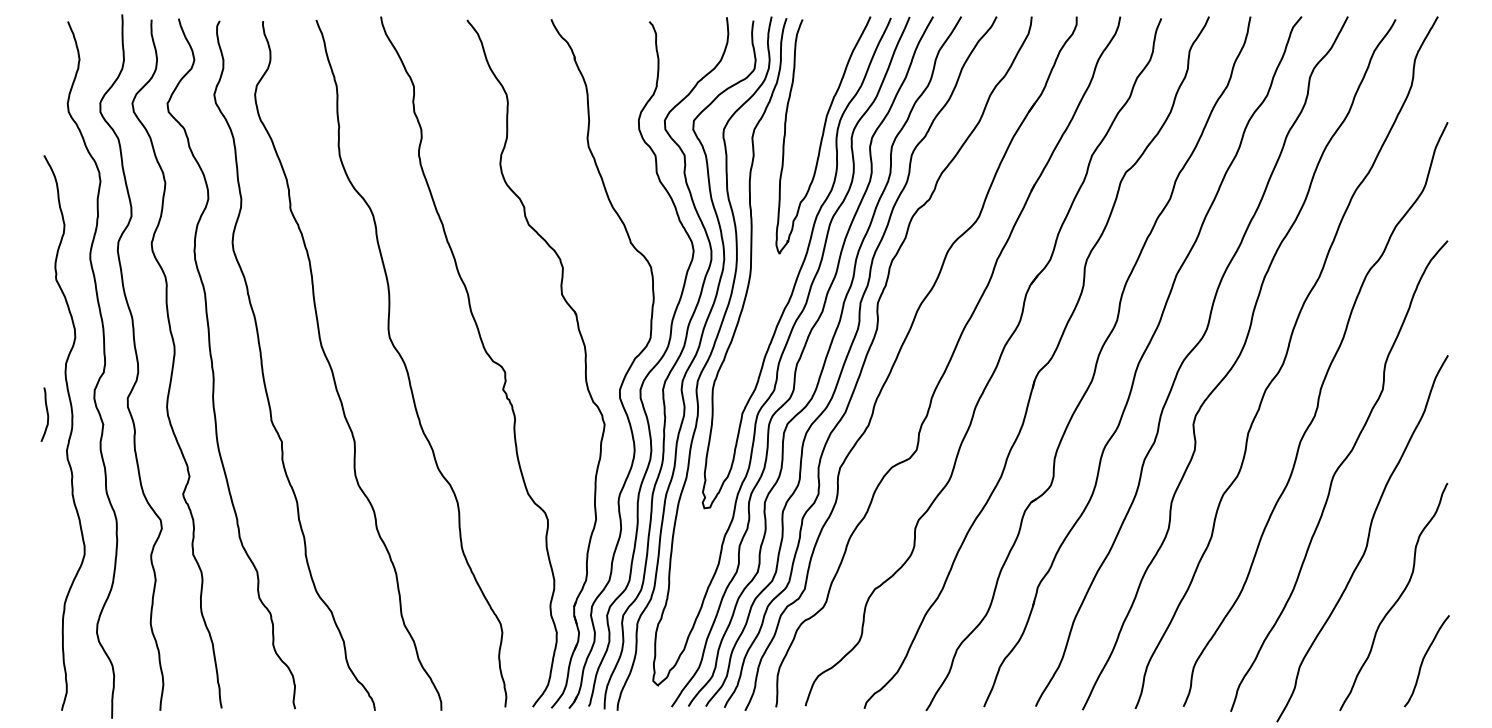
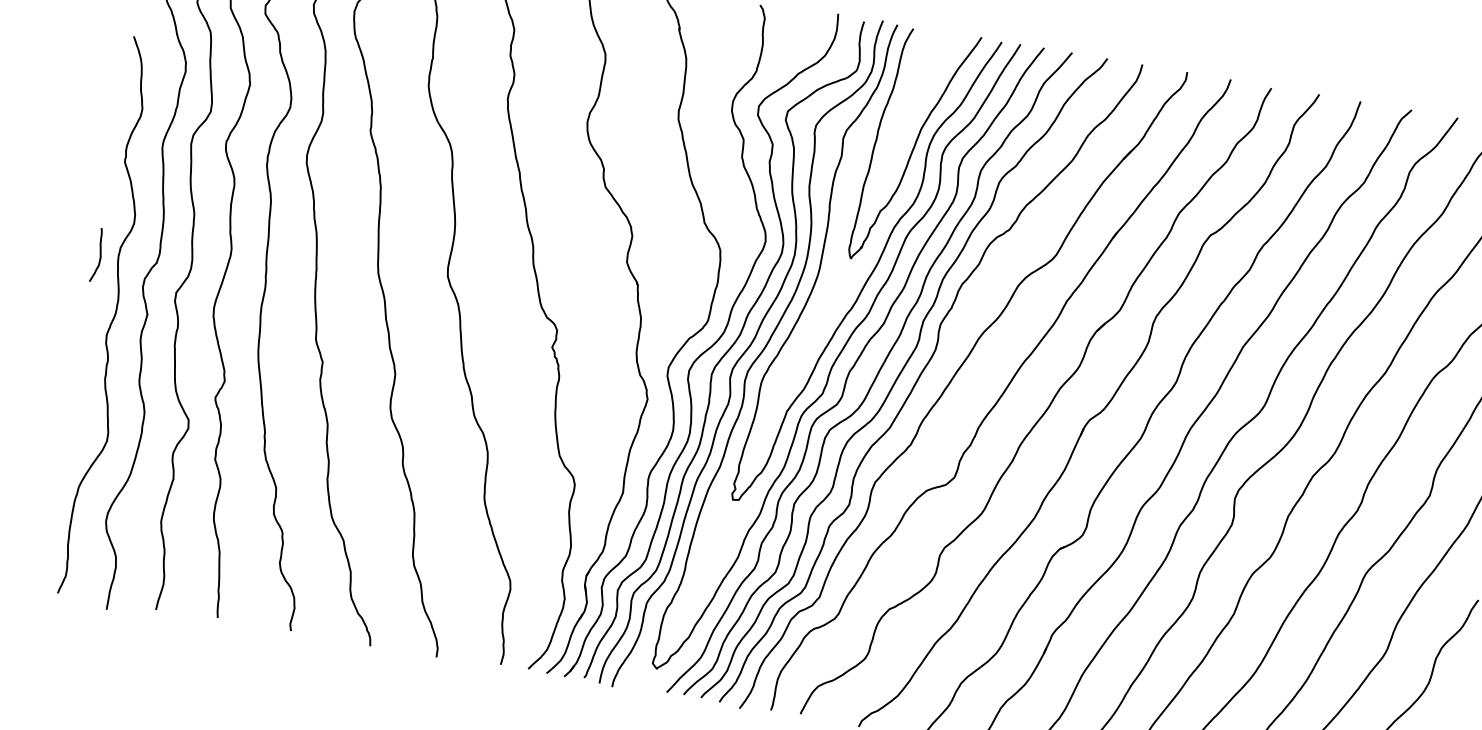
curve: (46, 413) -> (99, 254), moved

